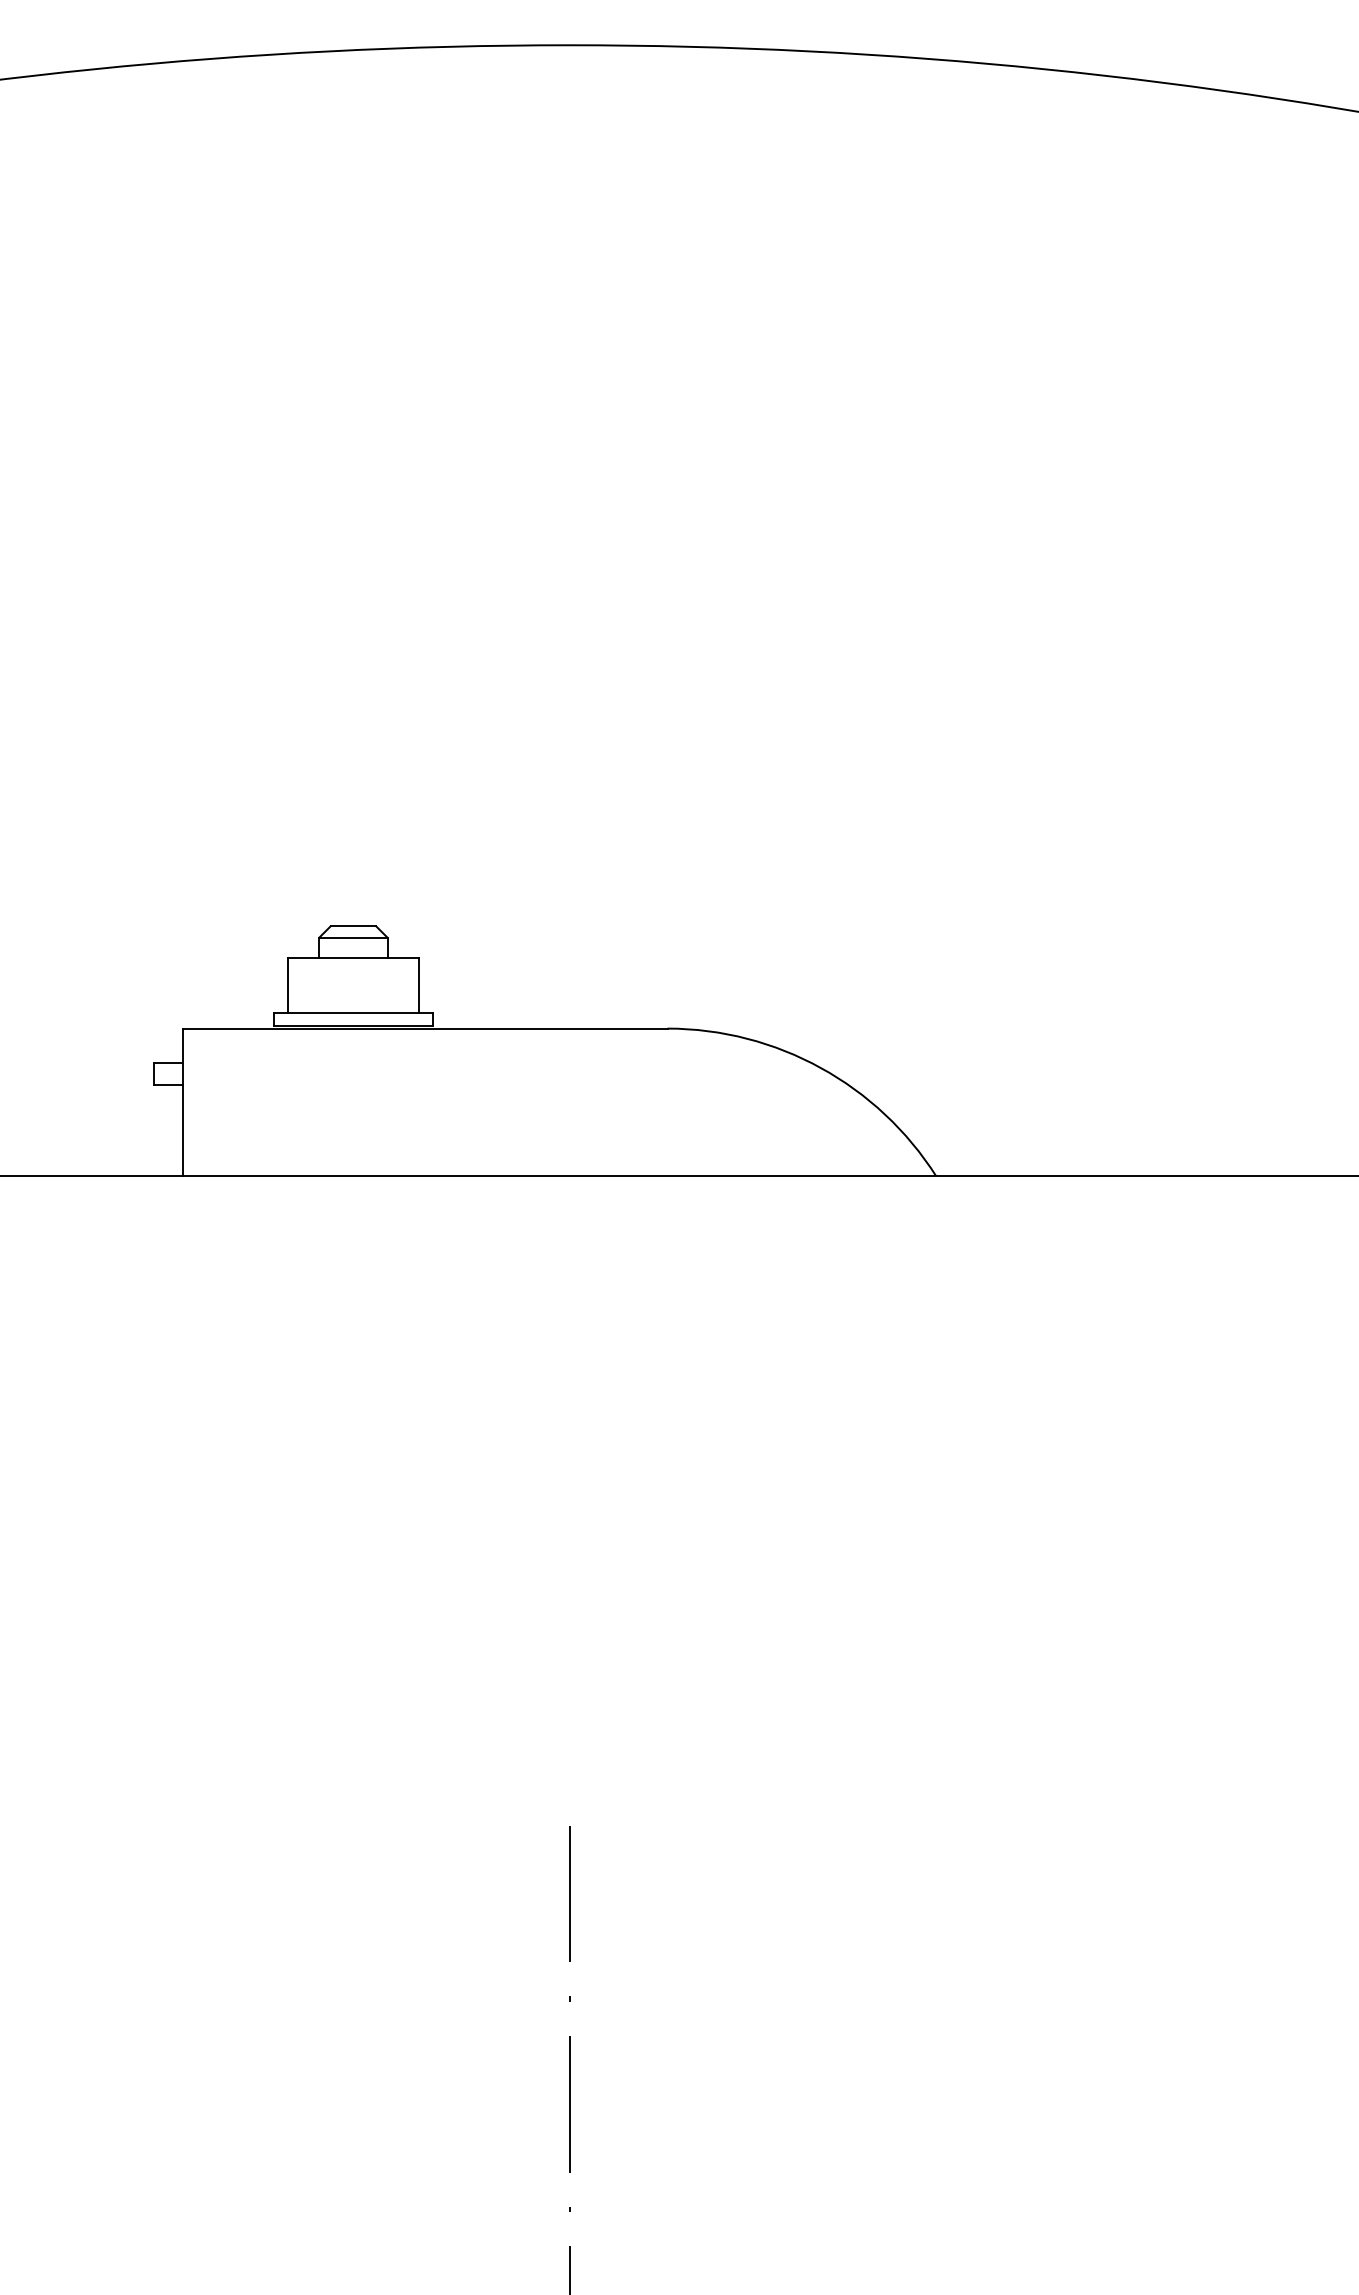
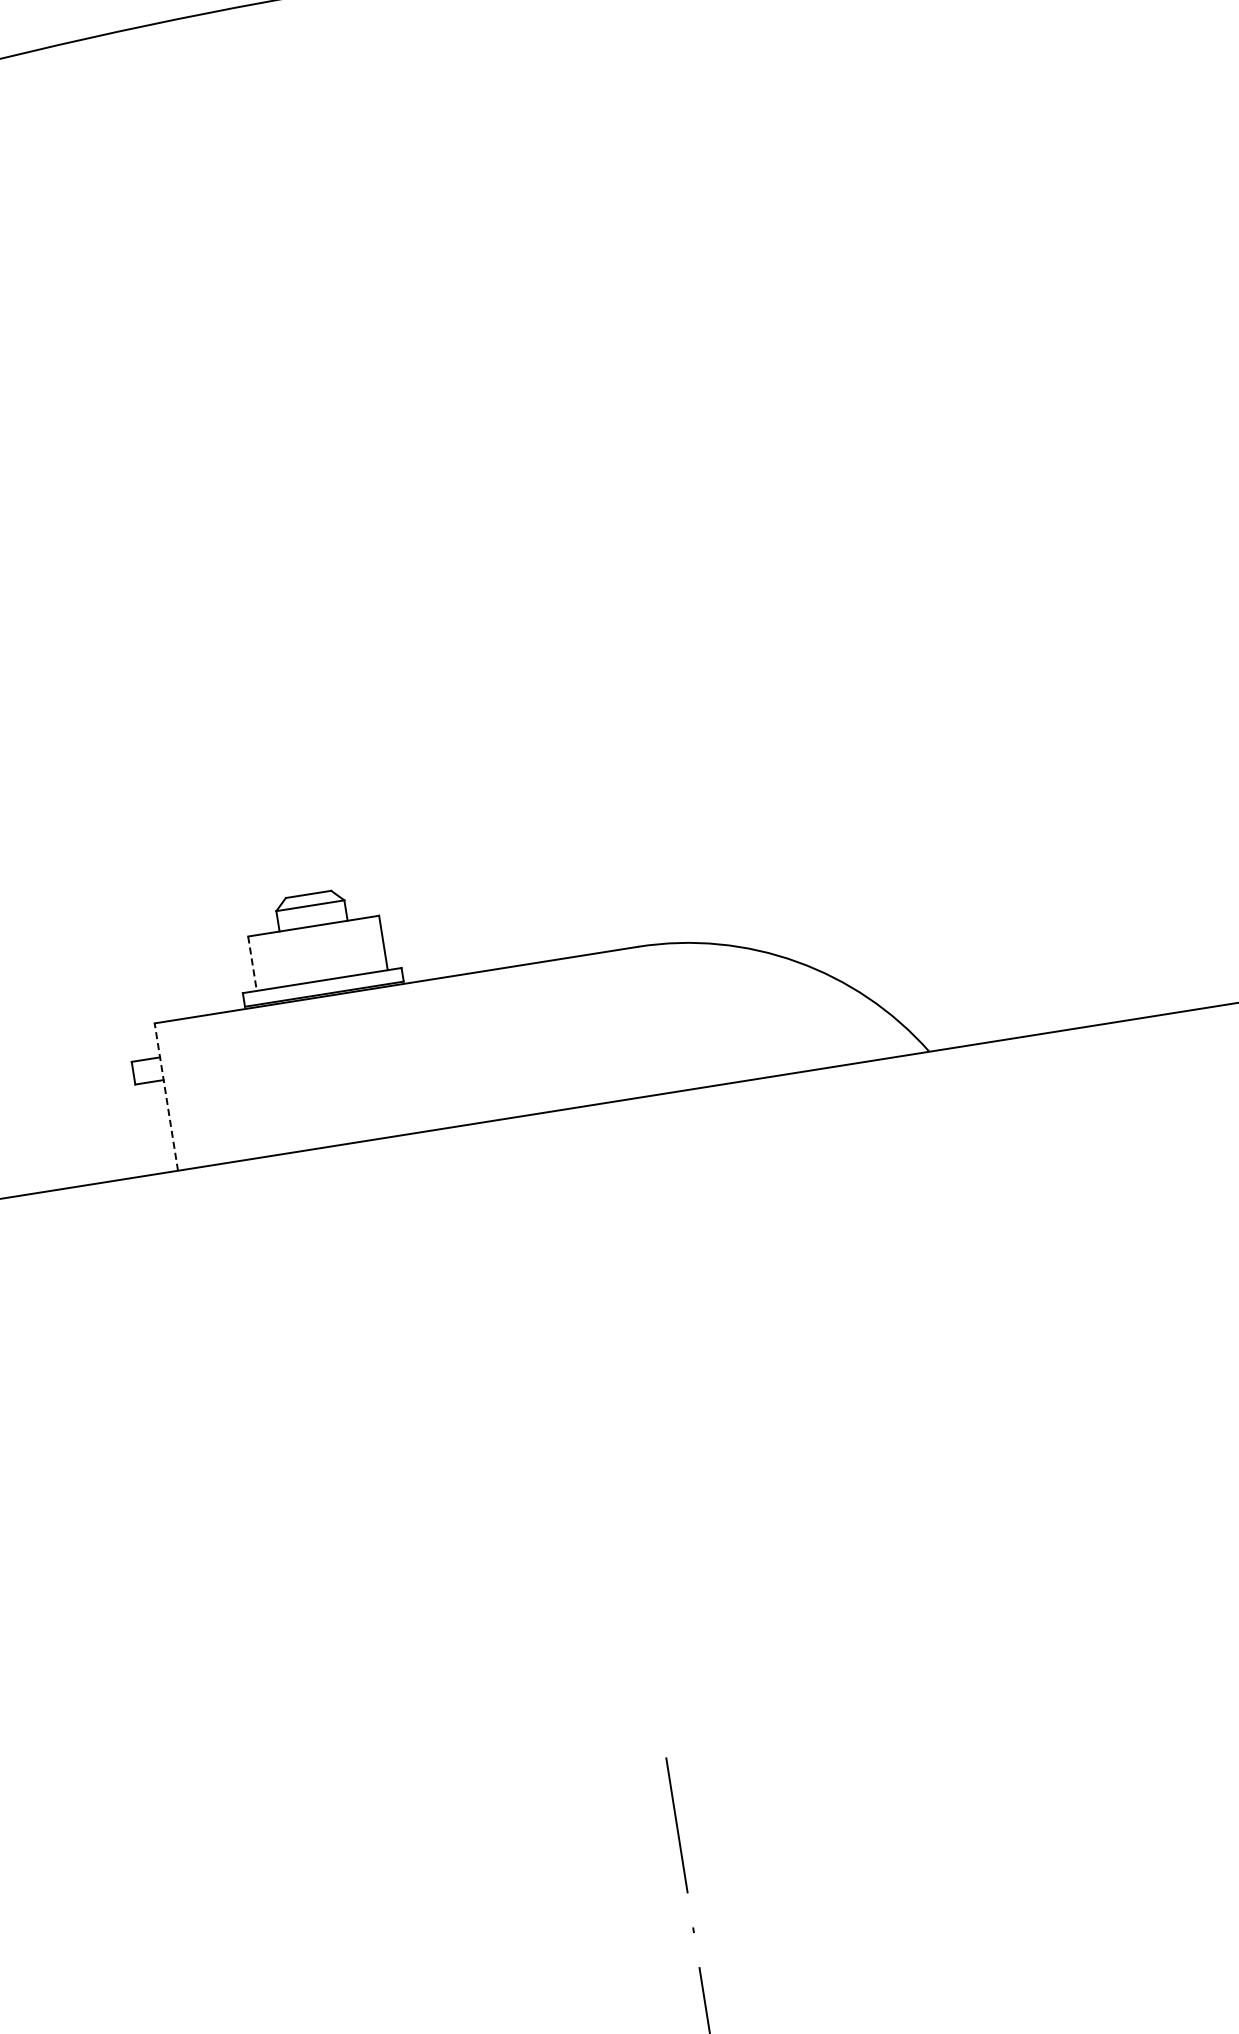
line: (287, 985) -> (252, 963), solid -> dashed
line: (182, 1102) -> (165, 1097), solid -> dashed

